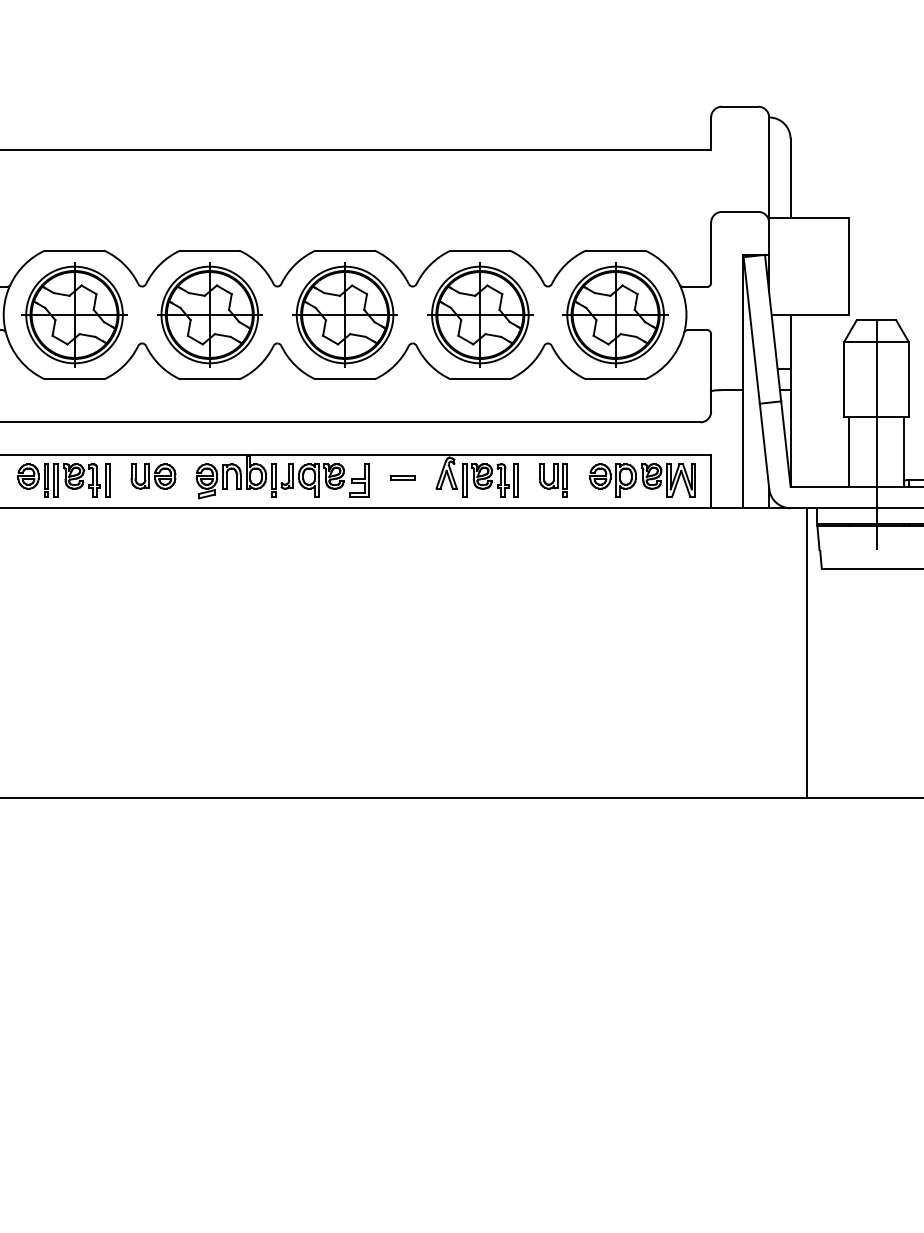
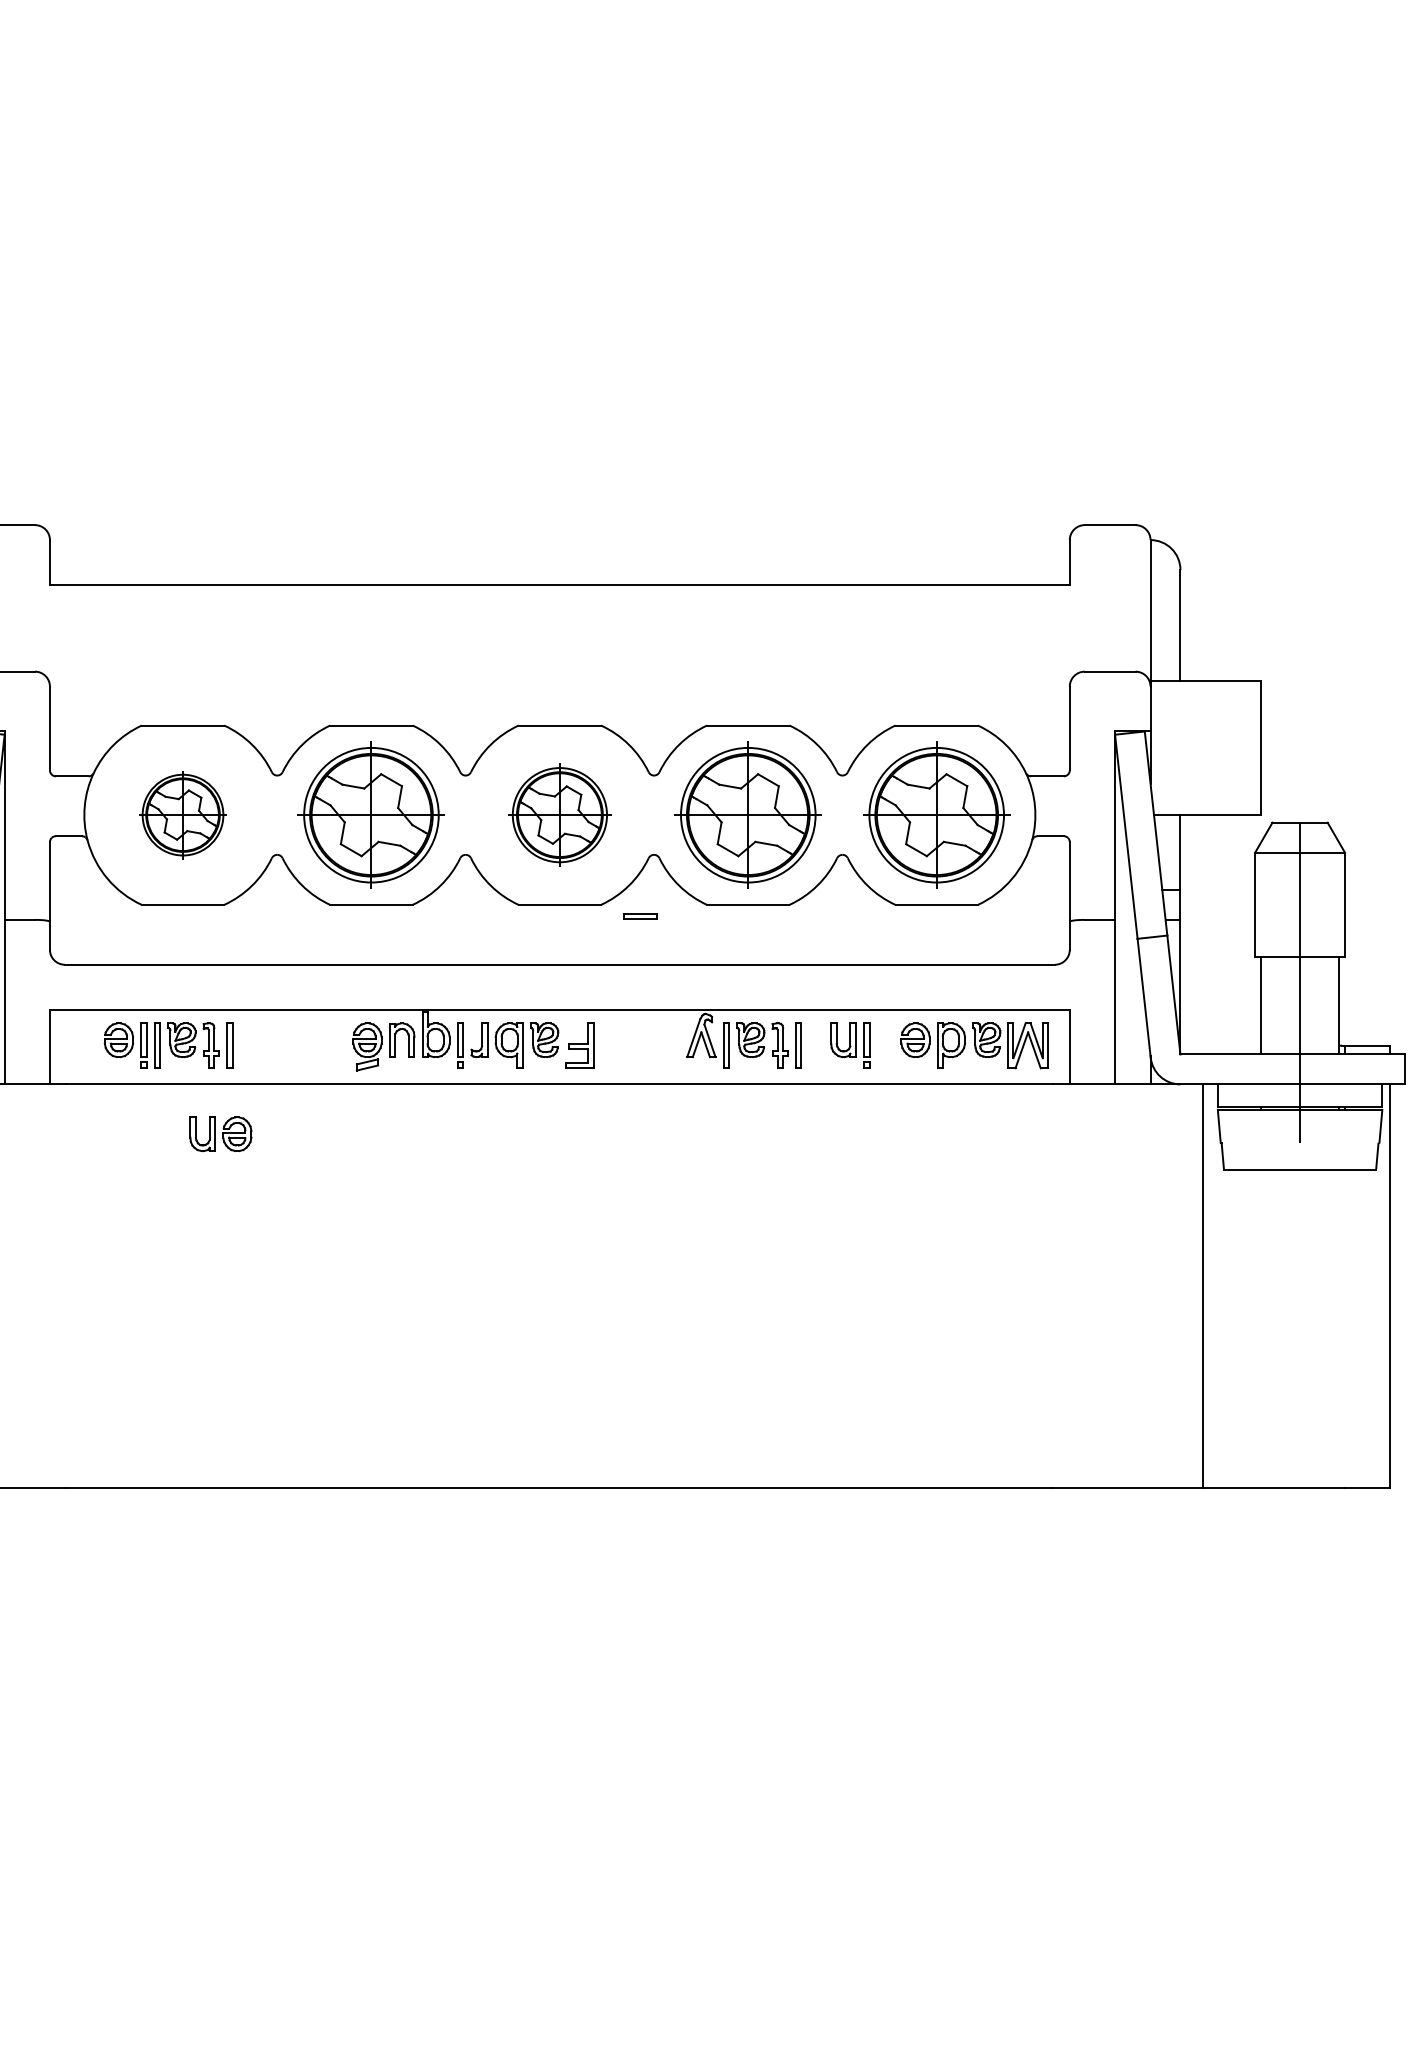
part: (74, 314) -> (182, 814), size x0.6
part: (344, 314) -> (559, 814), size x0.7
part: (153, 476) -> (220, 1134), moved
part: (402, 478) -> (640, 916), moved

